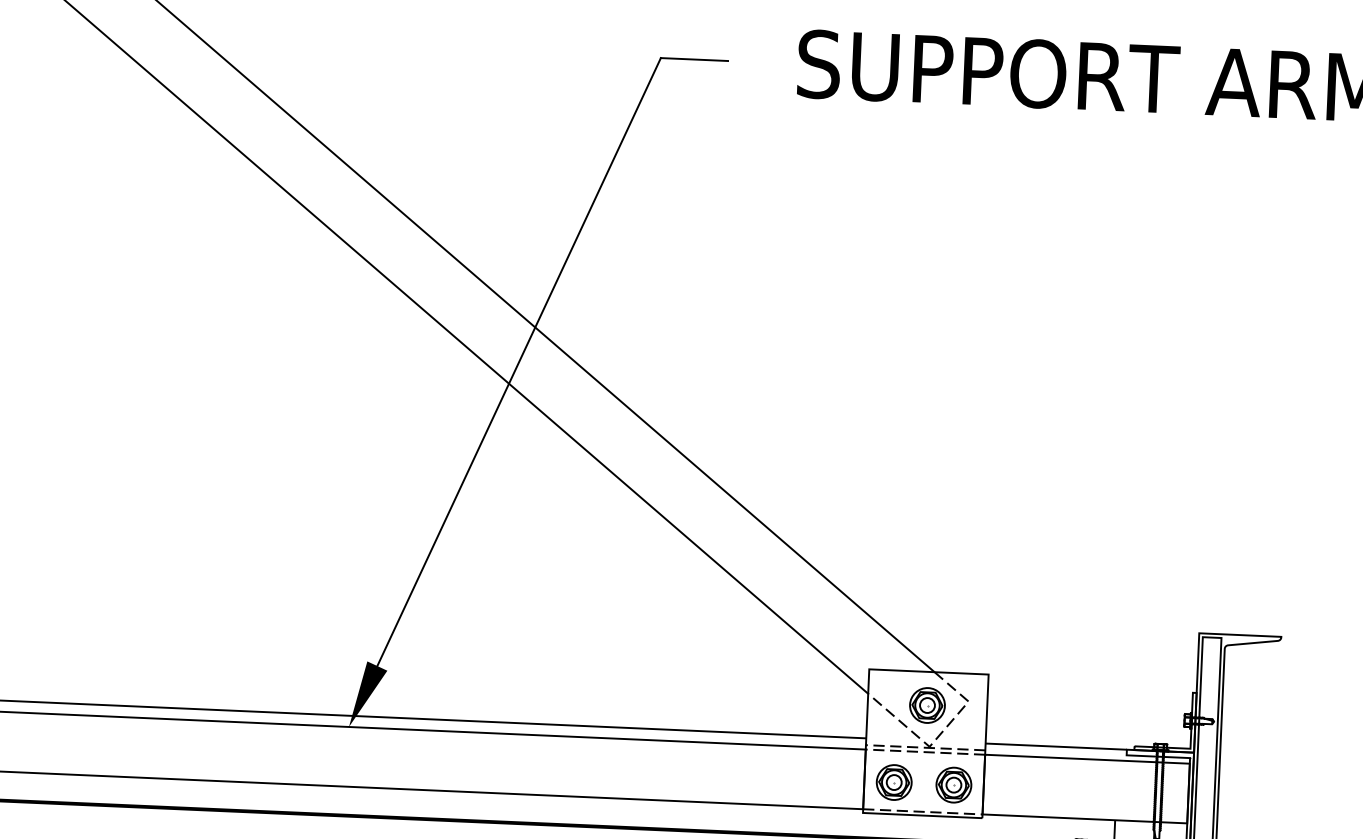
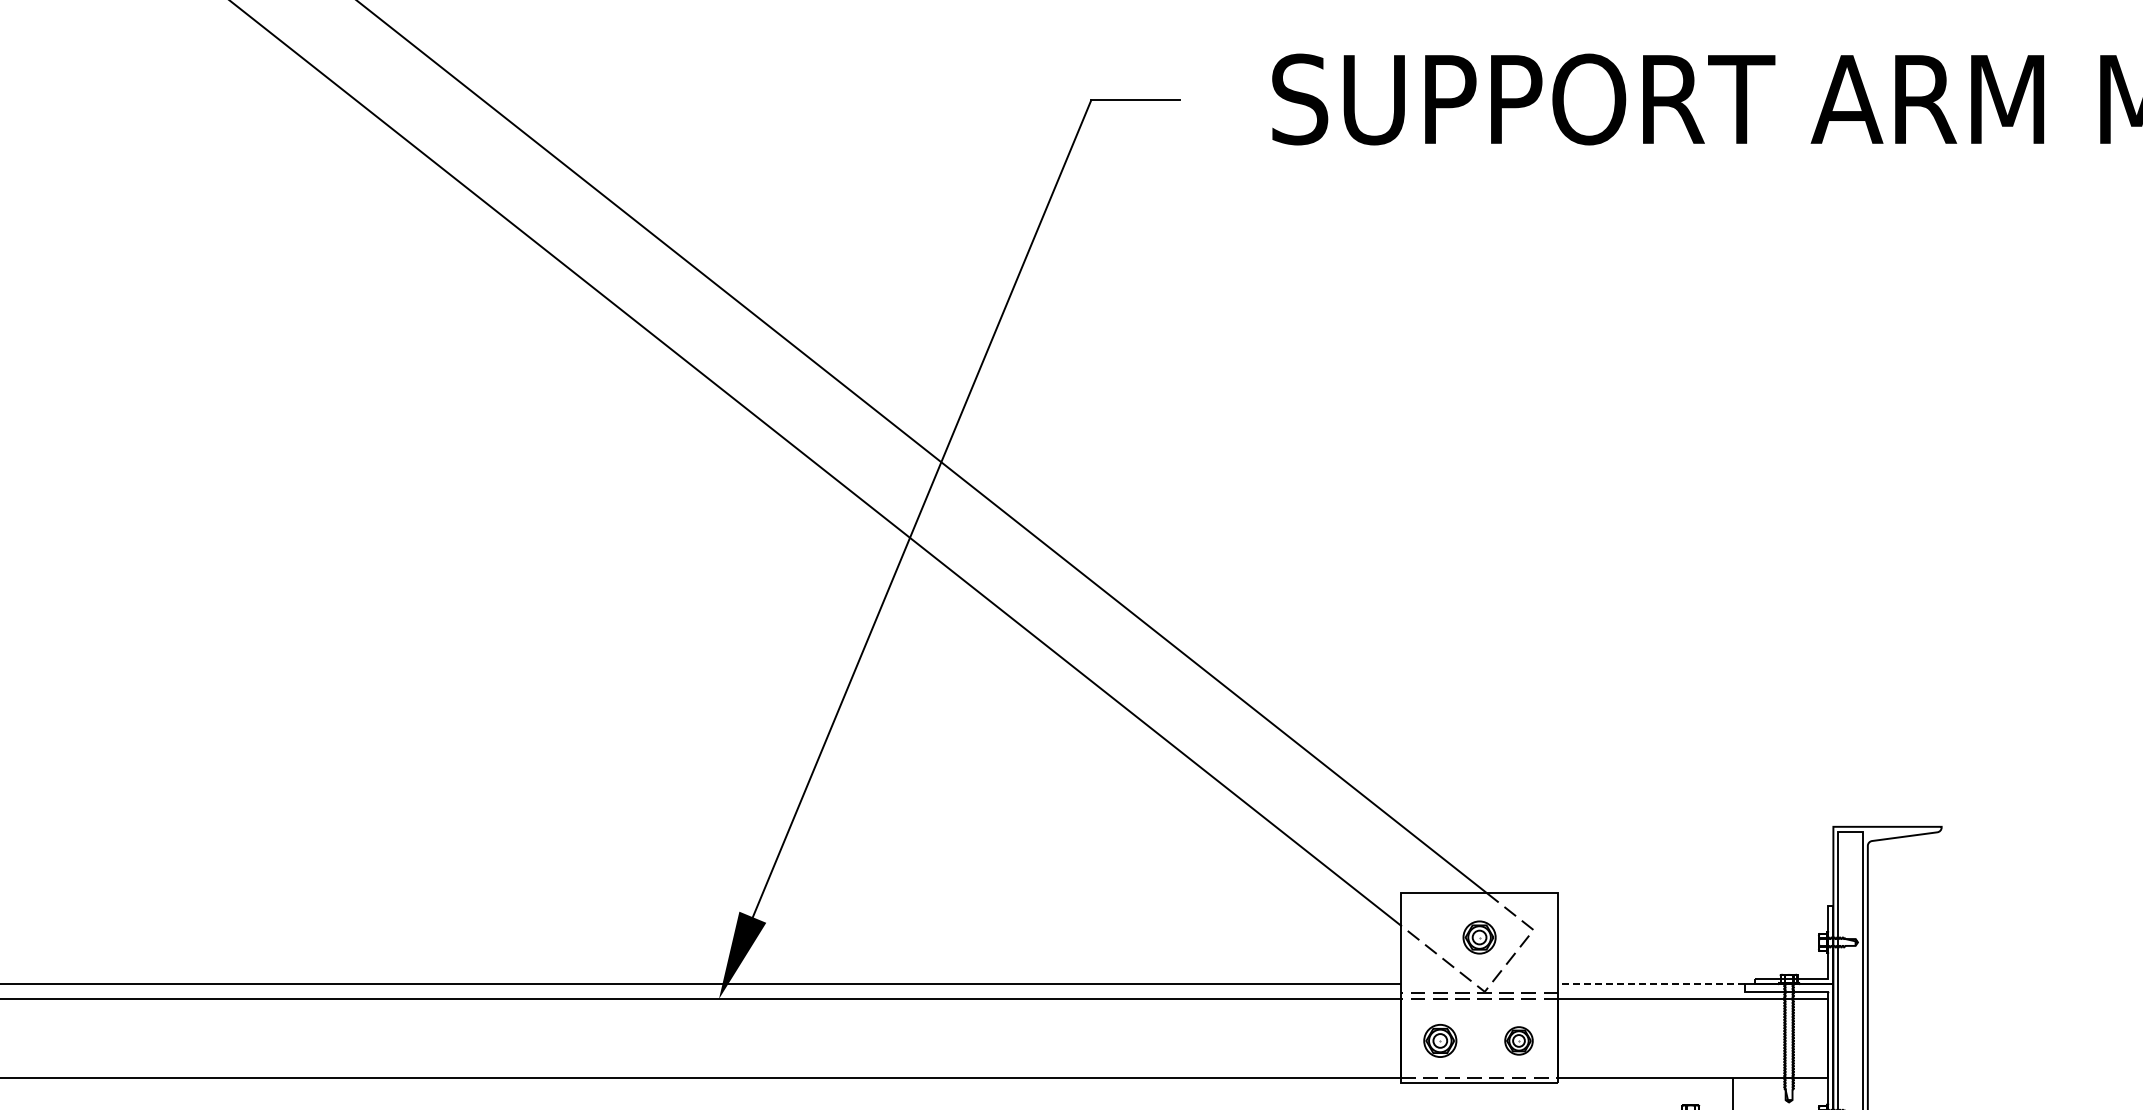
part: (927, 705) -> (1479, 937), size x0.7
line: (1056, 746) -> (1651, 984), solid -> dashed
part: (894, 782) -> (1440, 1040), size x0.7
part: (953, 784) -> (1518, 1040), size x0.6

